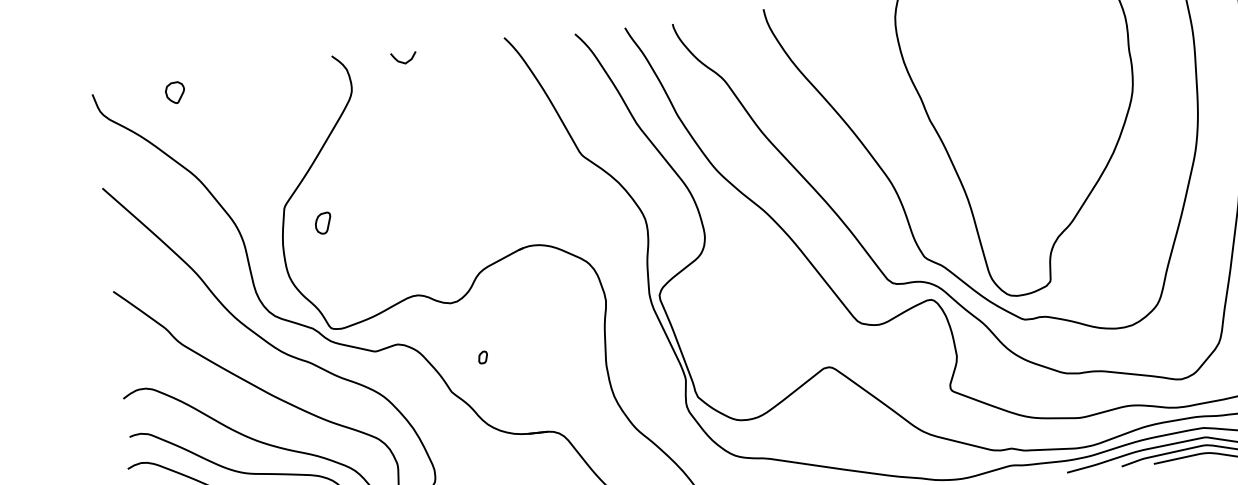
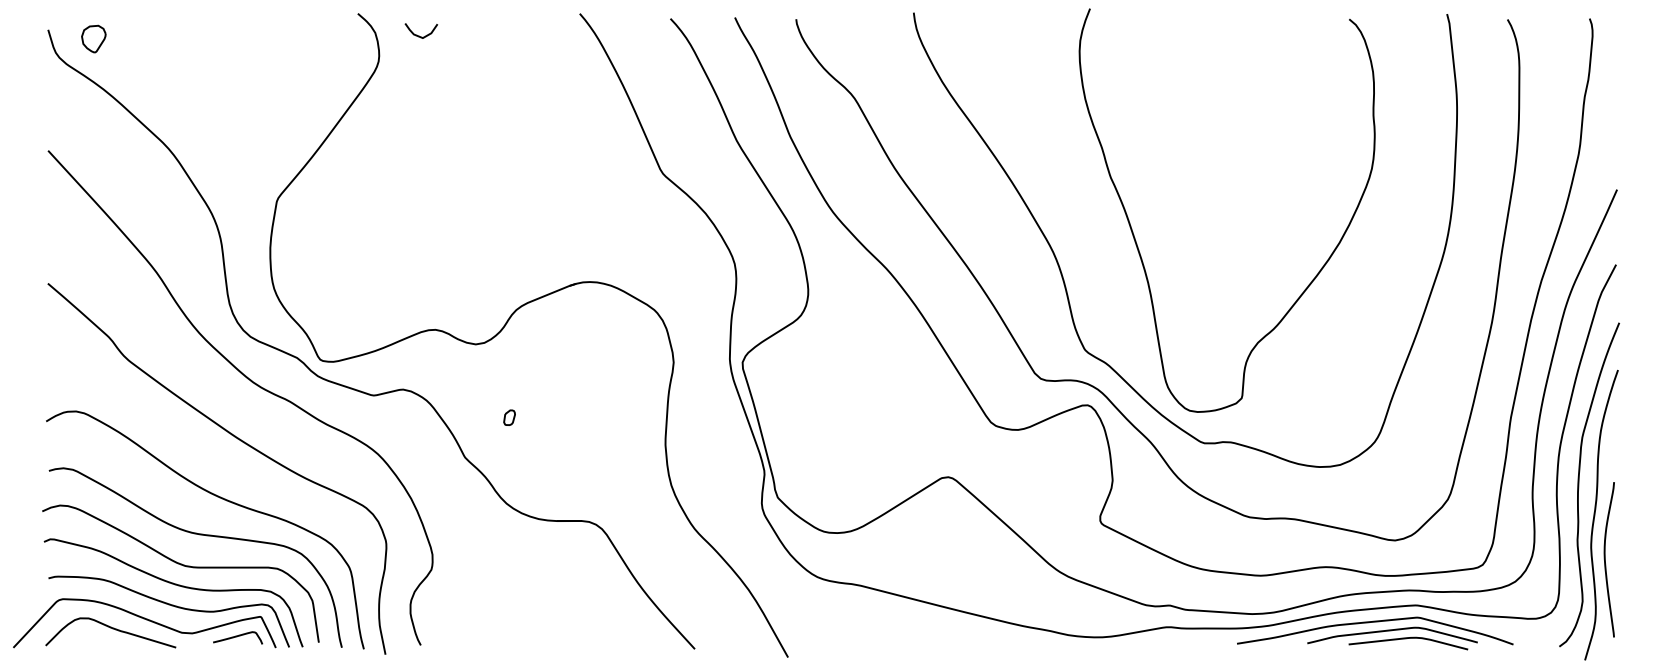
curve: (402, 61) -> (419, 35), moved
part: (174, 92) -> (93, 38), moved
part: (323, 223) -> (324, 225), removed

